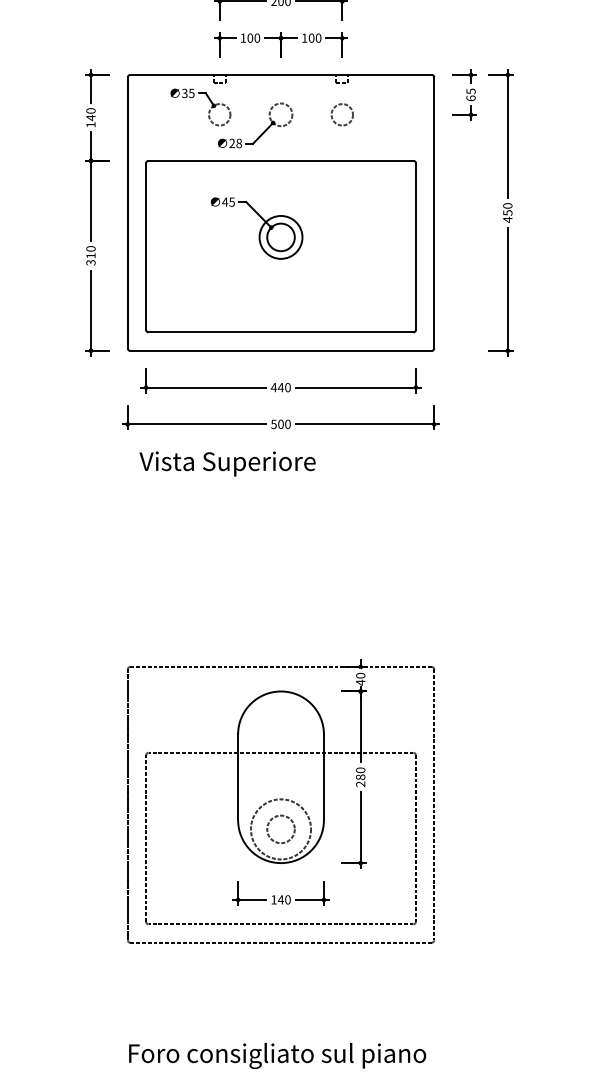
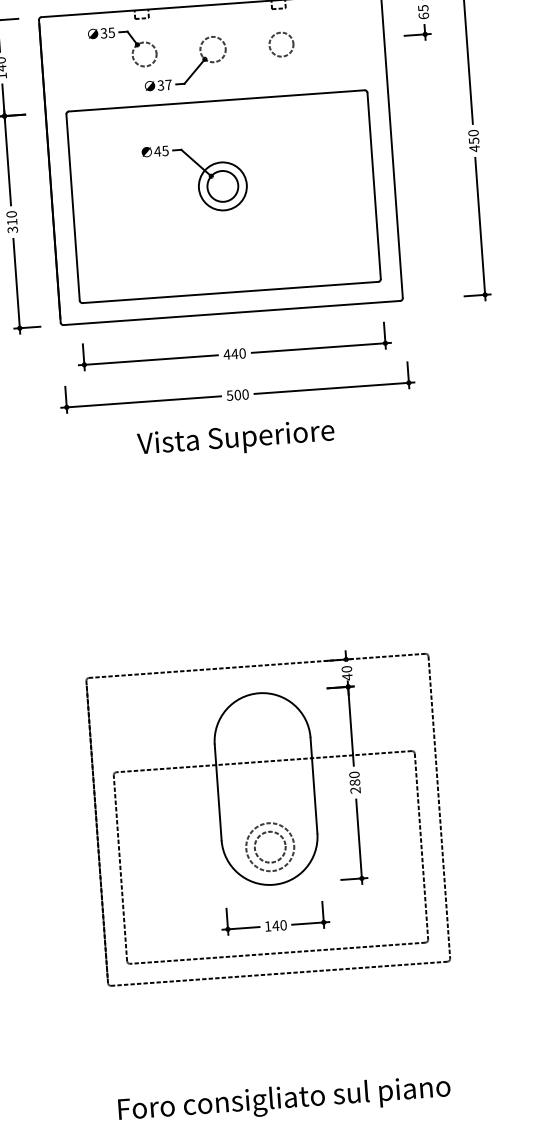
text: (235, 143) -> (164, 85), 28 -> 37
text: (227, 463) -> (235, 439), moved
circle: (280, 828) -> (269, 846), size x0.71

